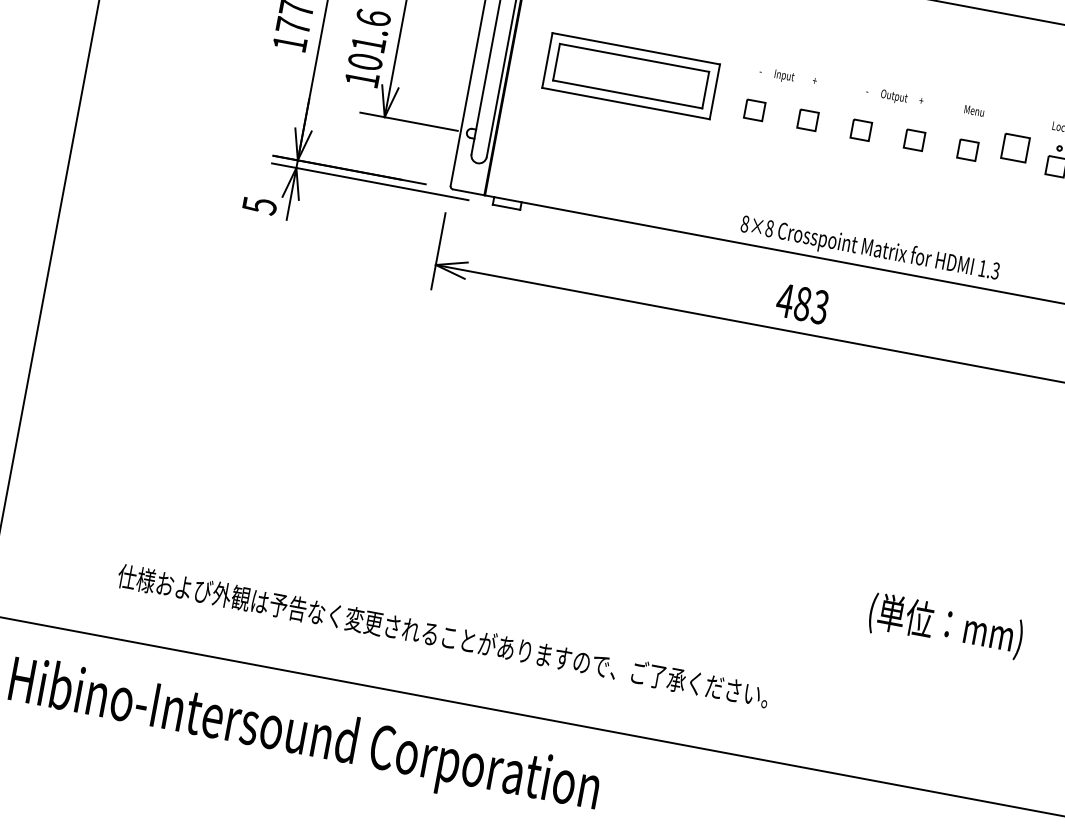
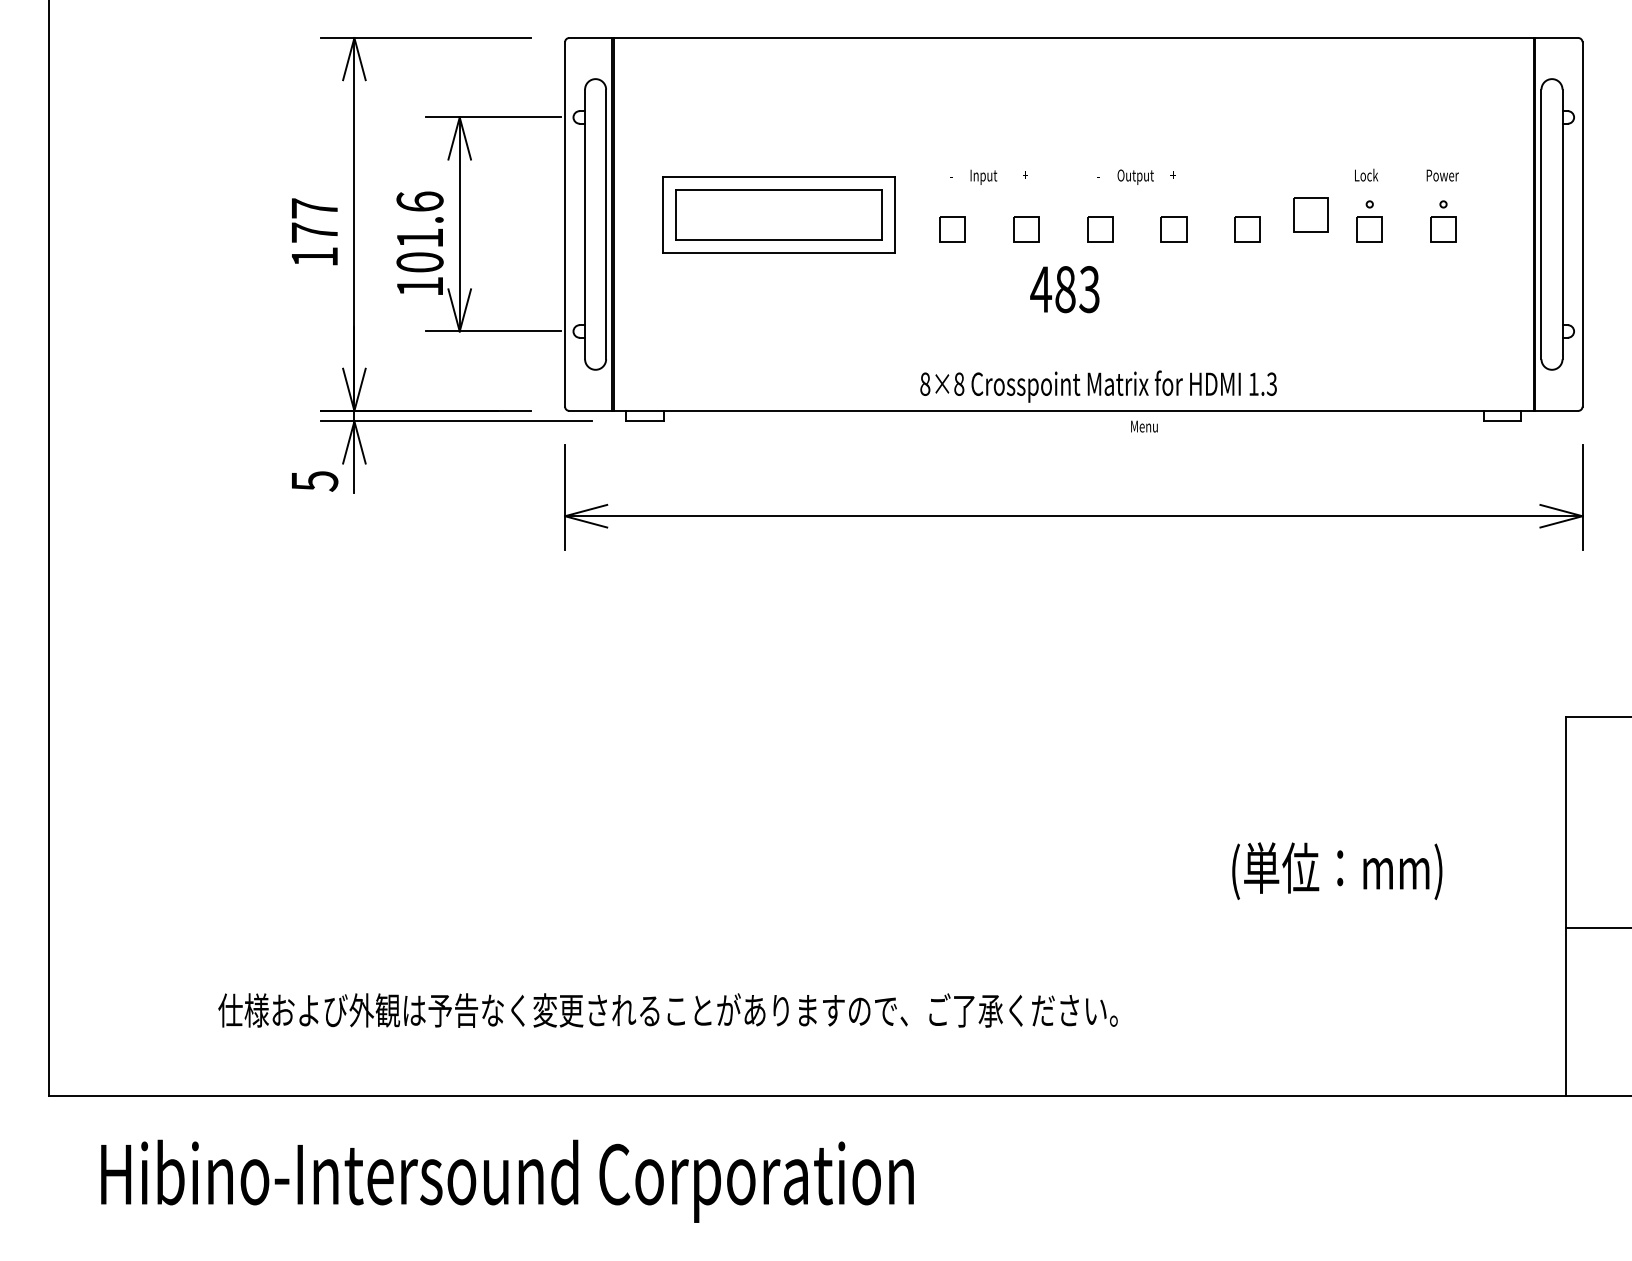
text: (974, 110) -> (1144, 426), moved
text: (870, 249) -> (1098, 386), moved
text: (802, 303) -> (1064, 289), moved

